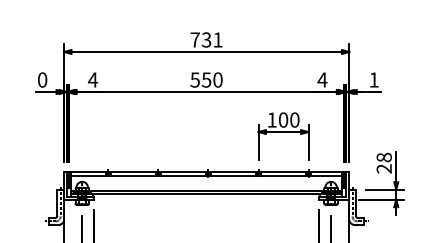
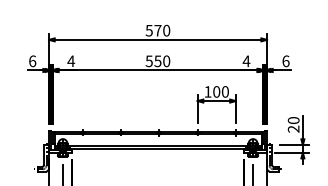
text: (205, 39) -> (157, 30), 731 -> 570
text: (42, 78) -> (32, 60), 0 -> 6
text: (373, 80) -> (285, 61), 1 -> 6
text: (383, 157) -> (293, 120), 28 -> 20

